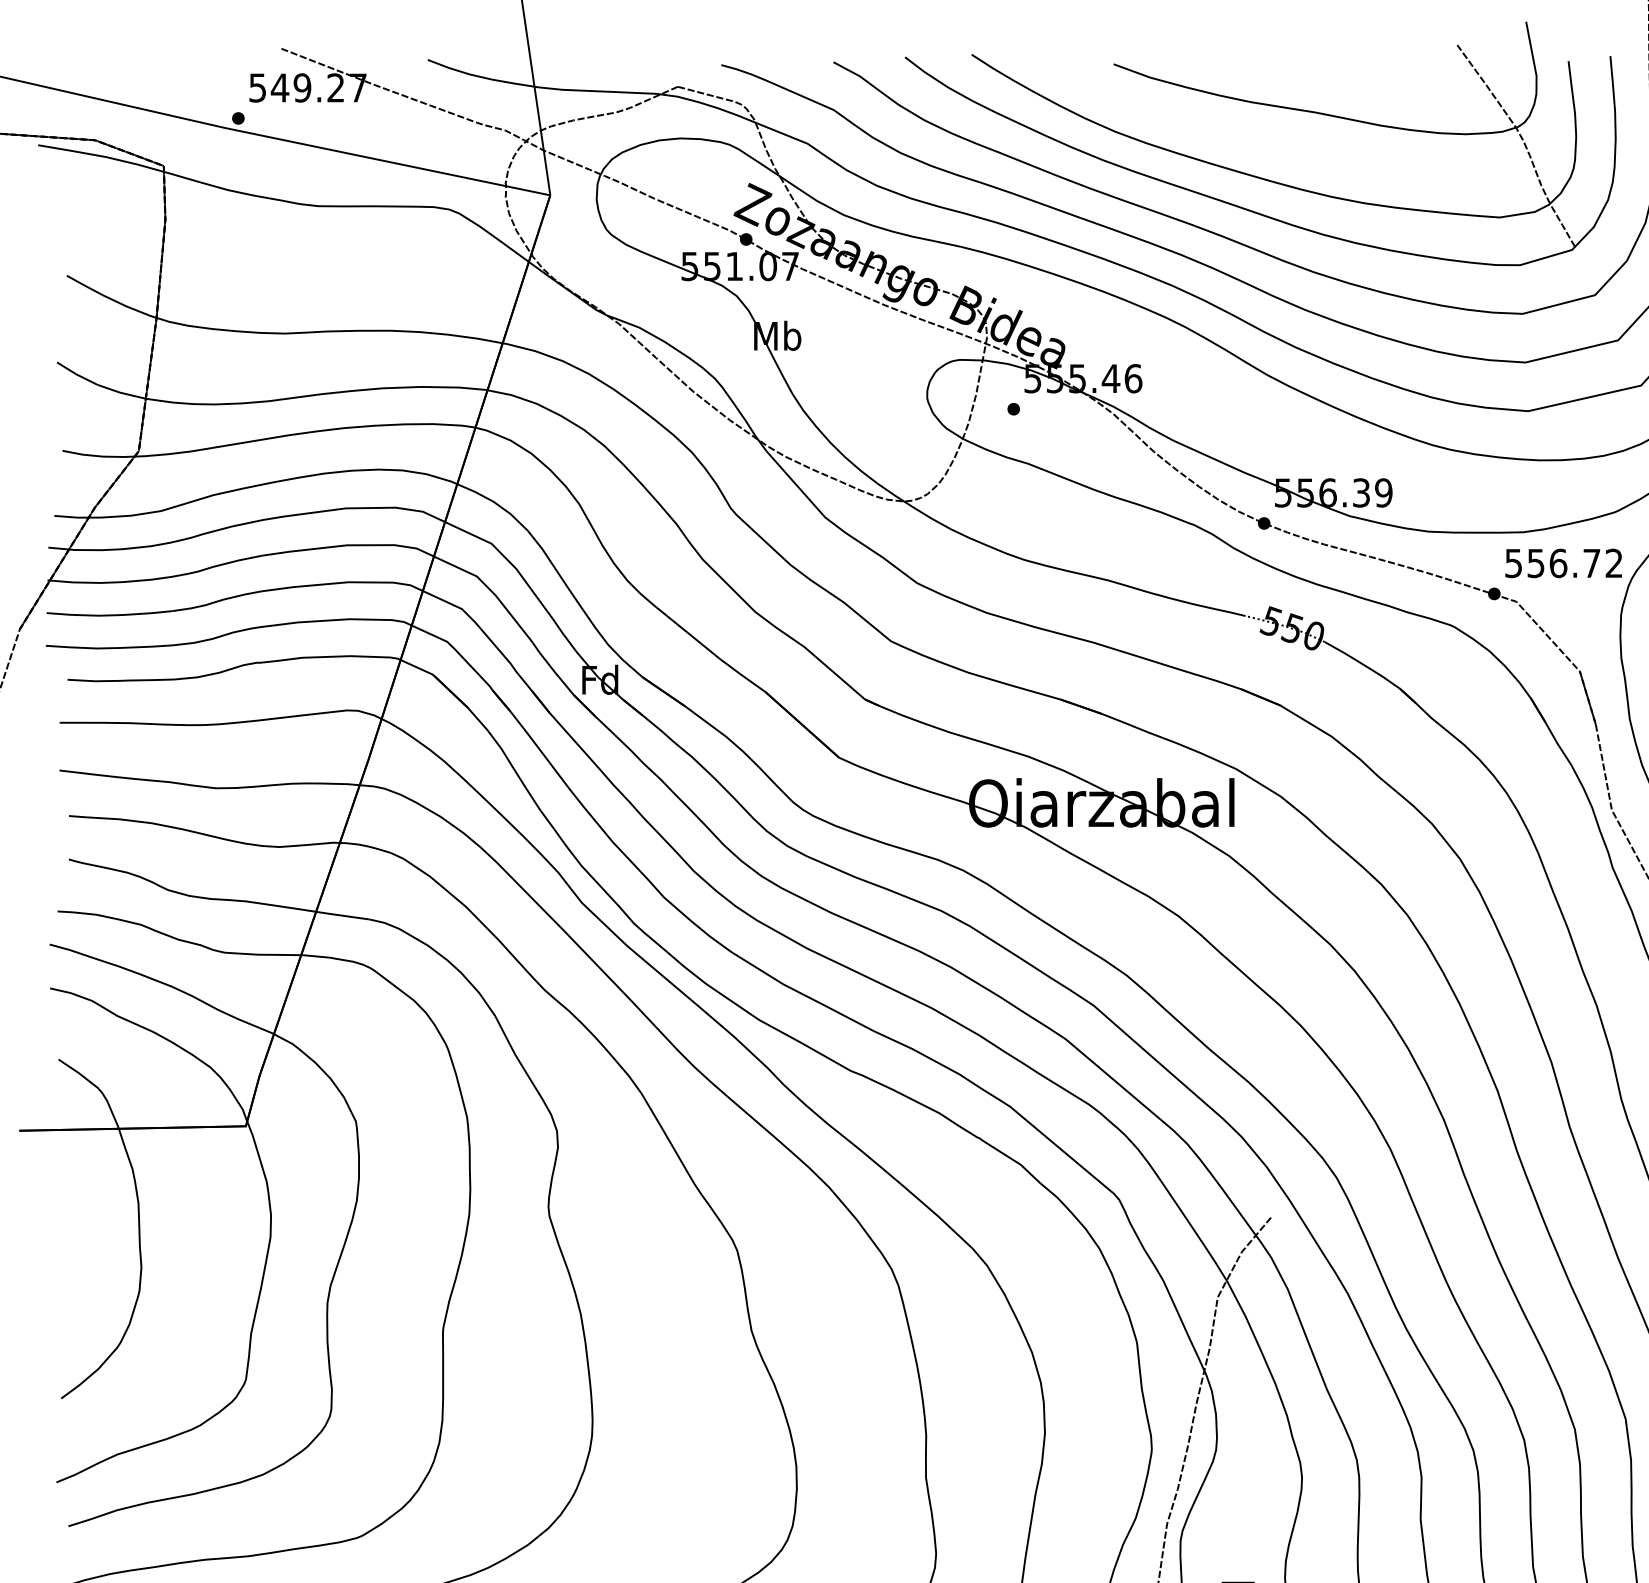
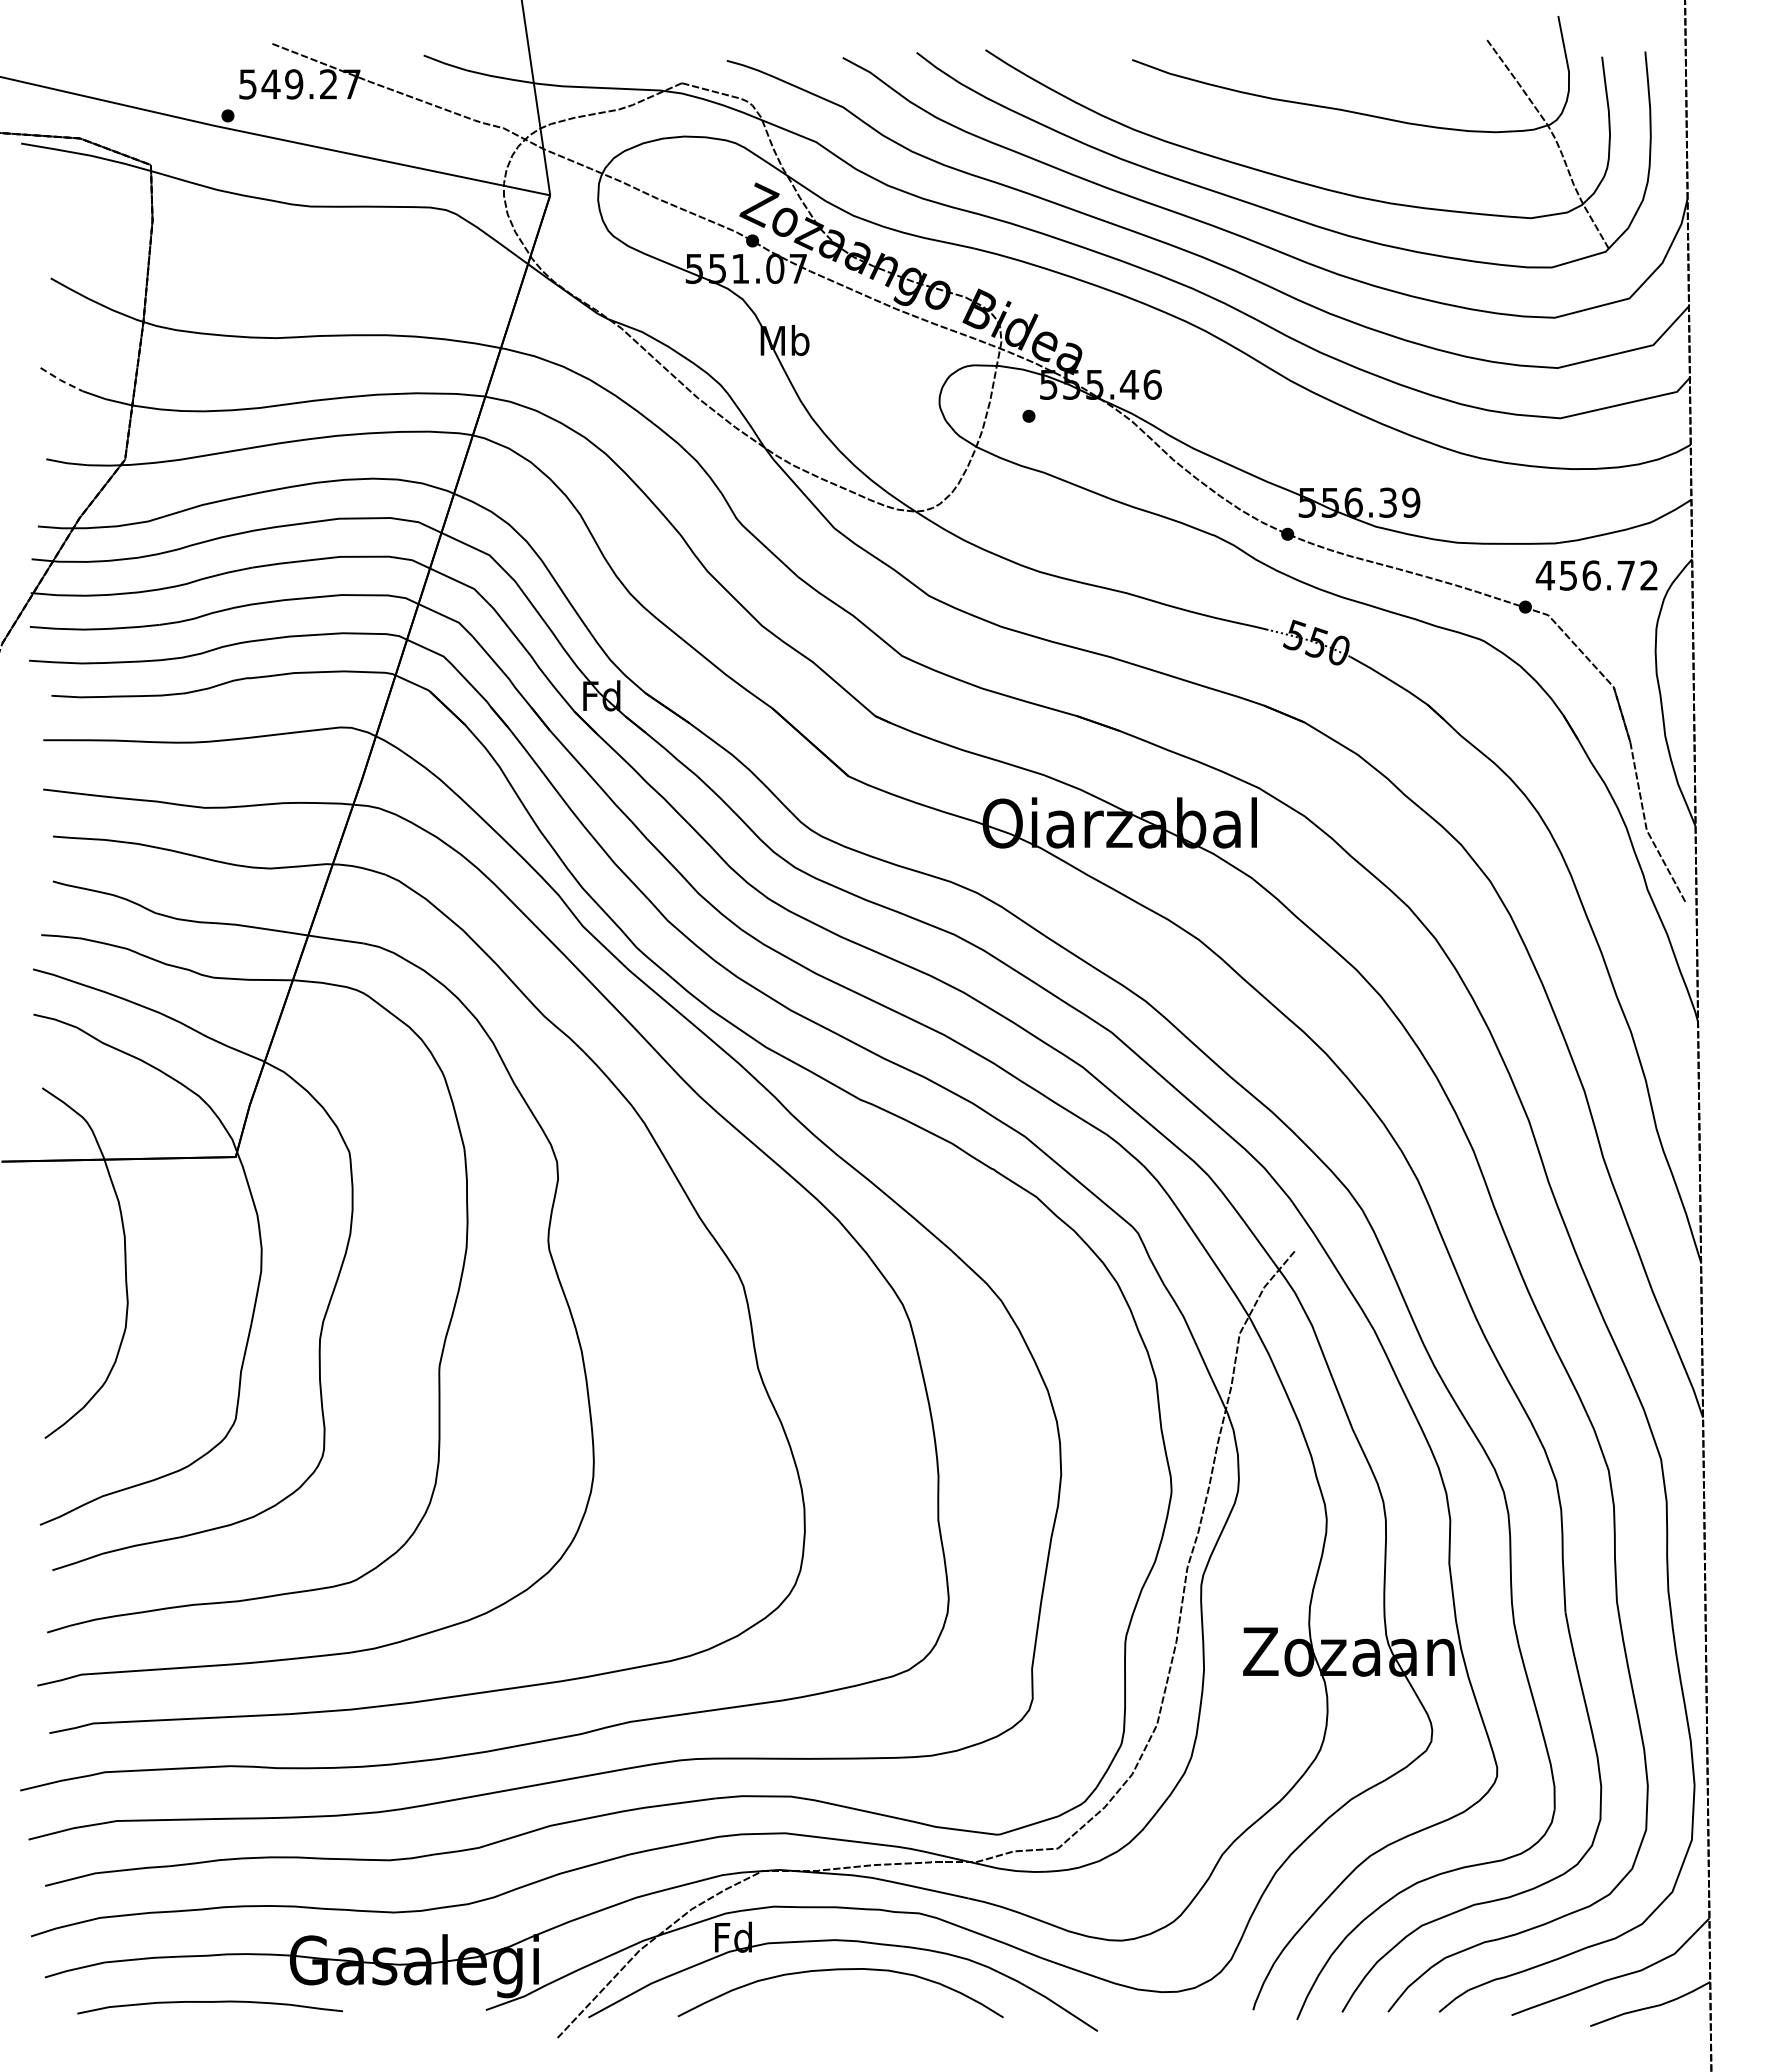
line: (76, 374) -> (60, 380), solid -> dashed
text: (1512, 563) -> (1544, 575), 556.72 -> 456.72

